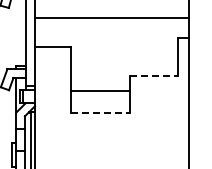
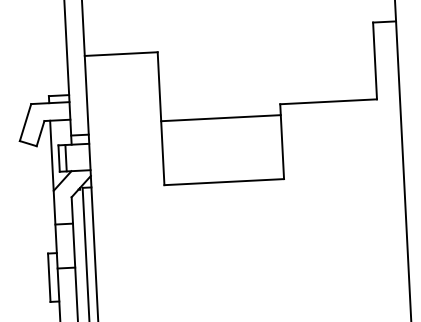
line: (153, 75) -> (327, 101), dashed -> solid
line: (100, 91) -> (221, 119), moved
line: (100, 112) -> (224, 181), dashed -> solid

